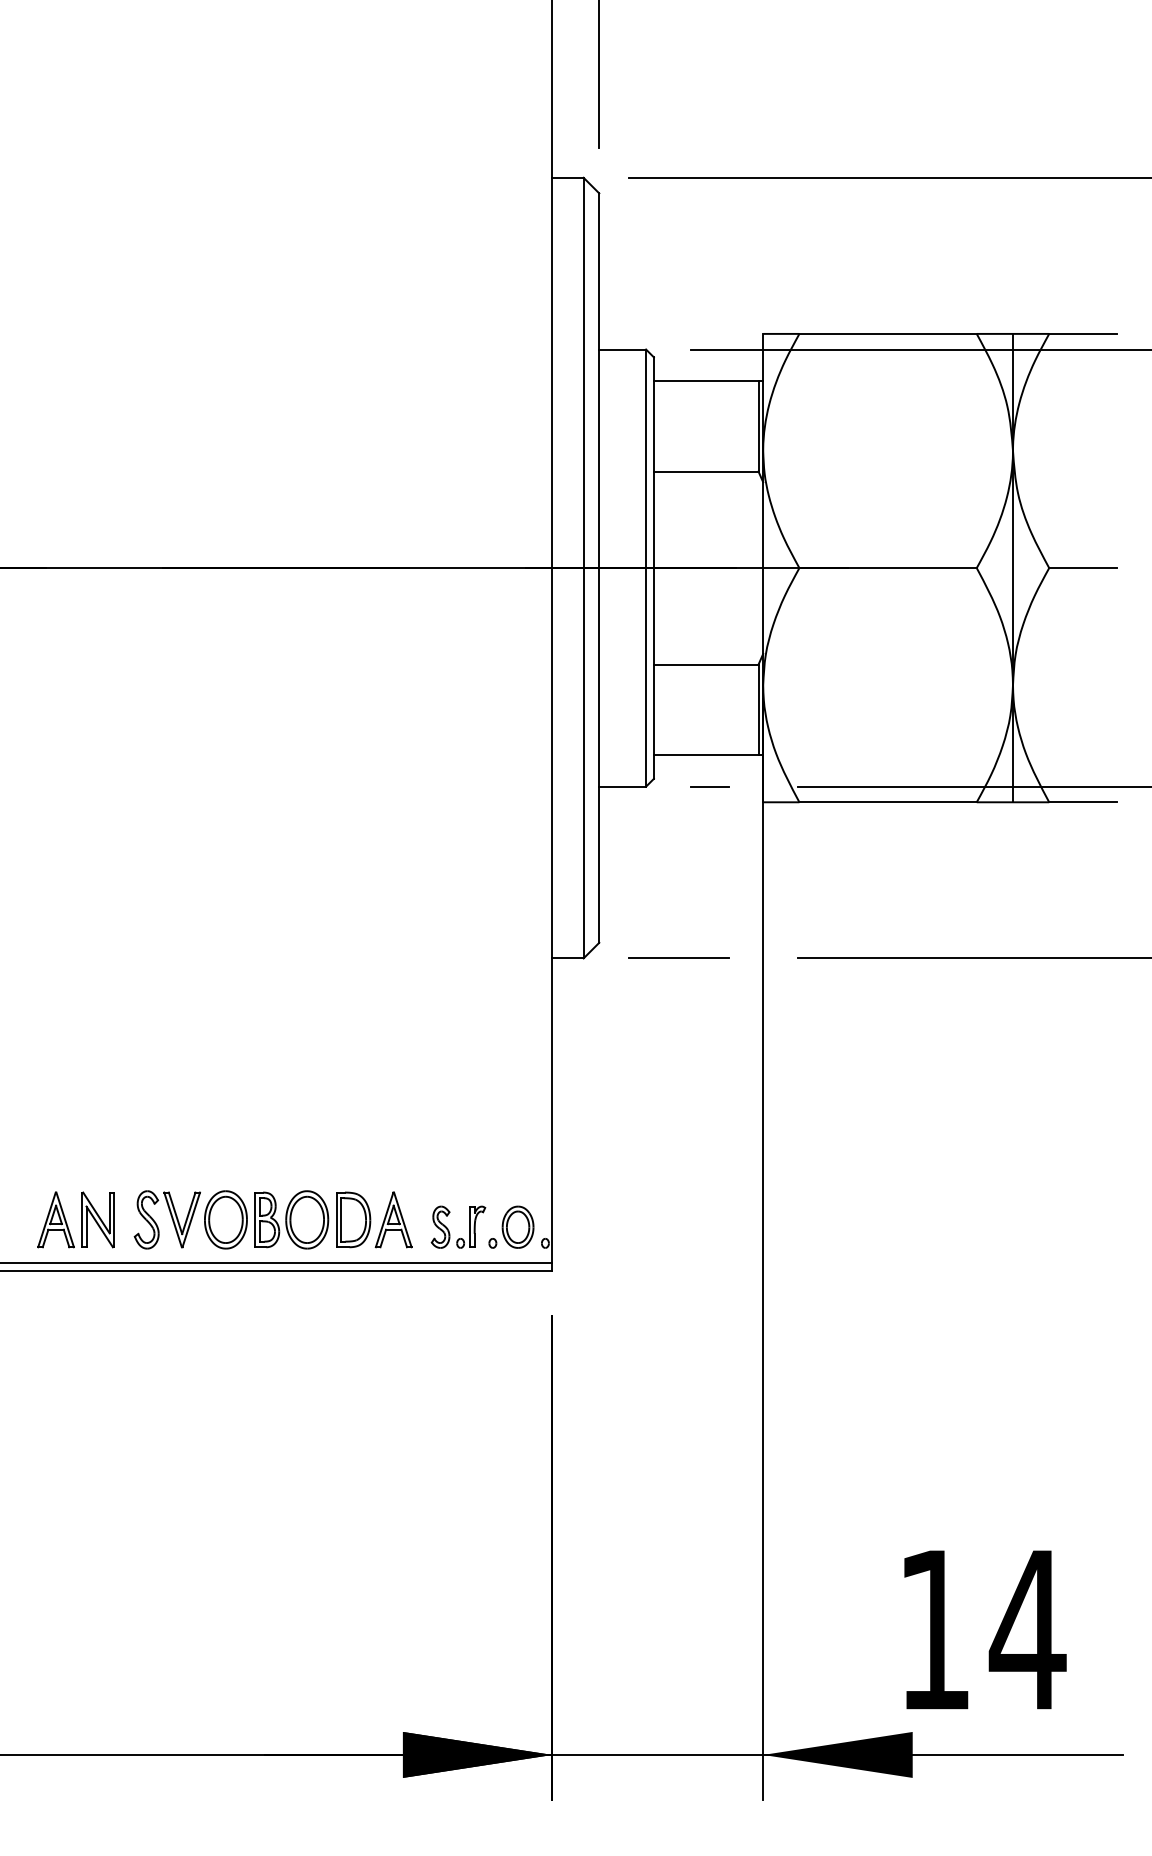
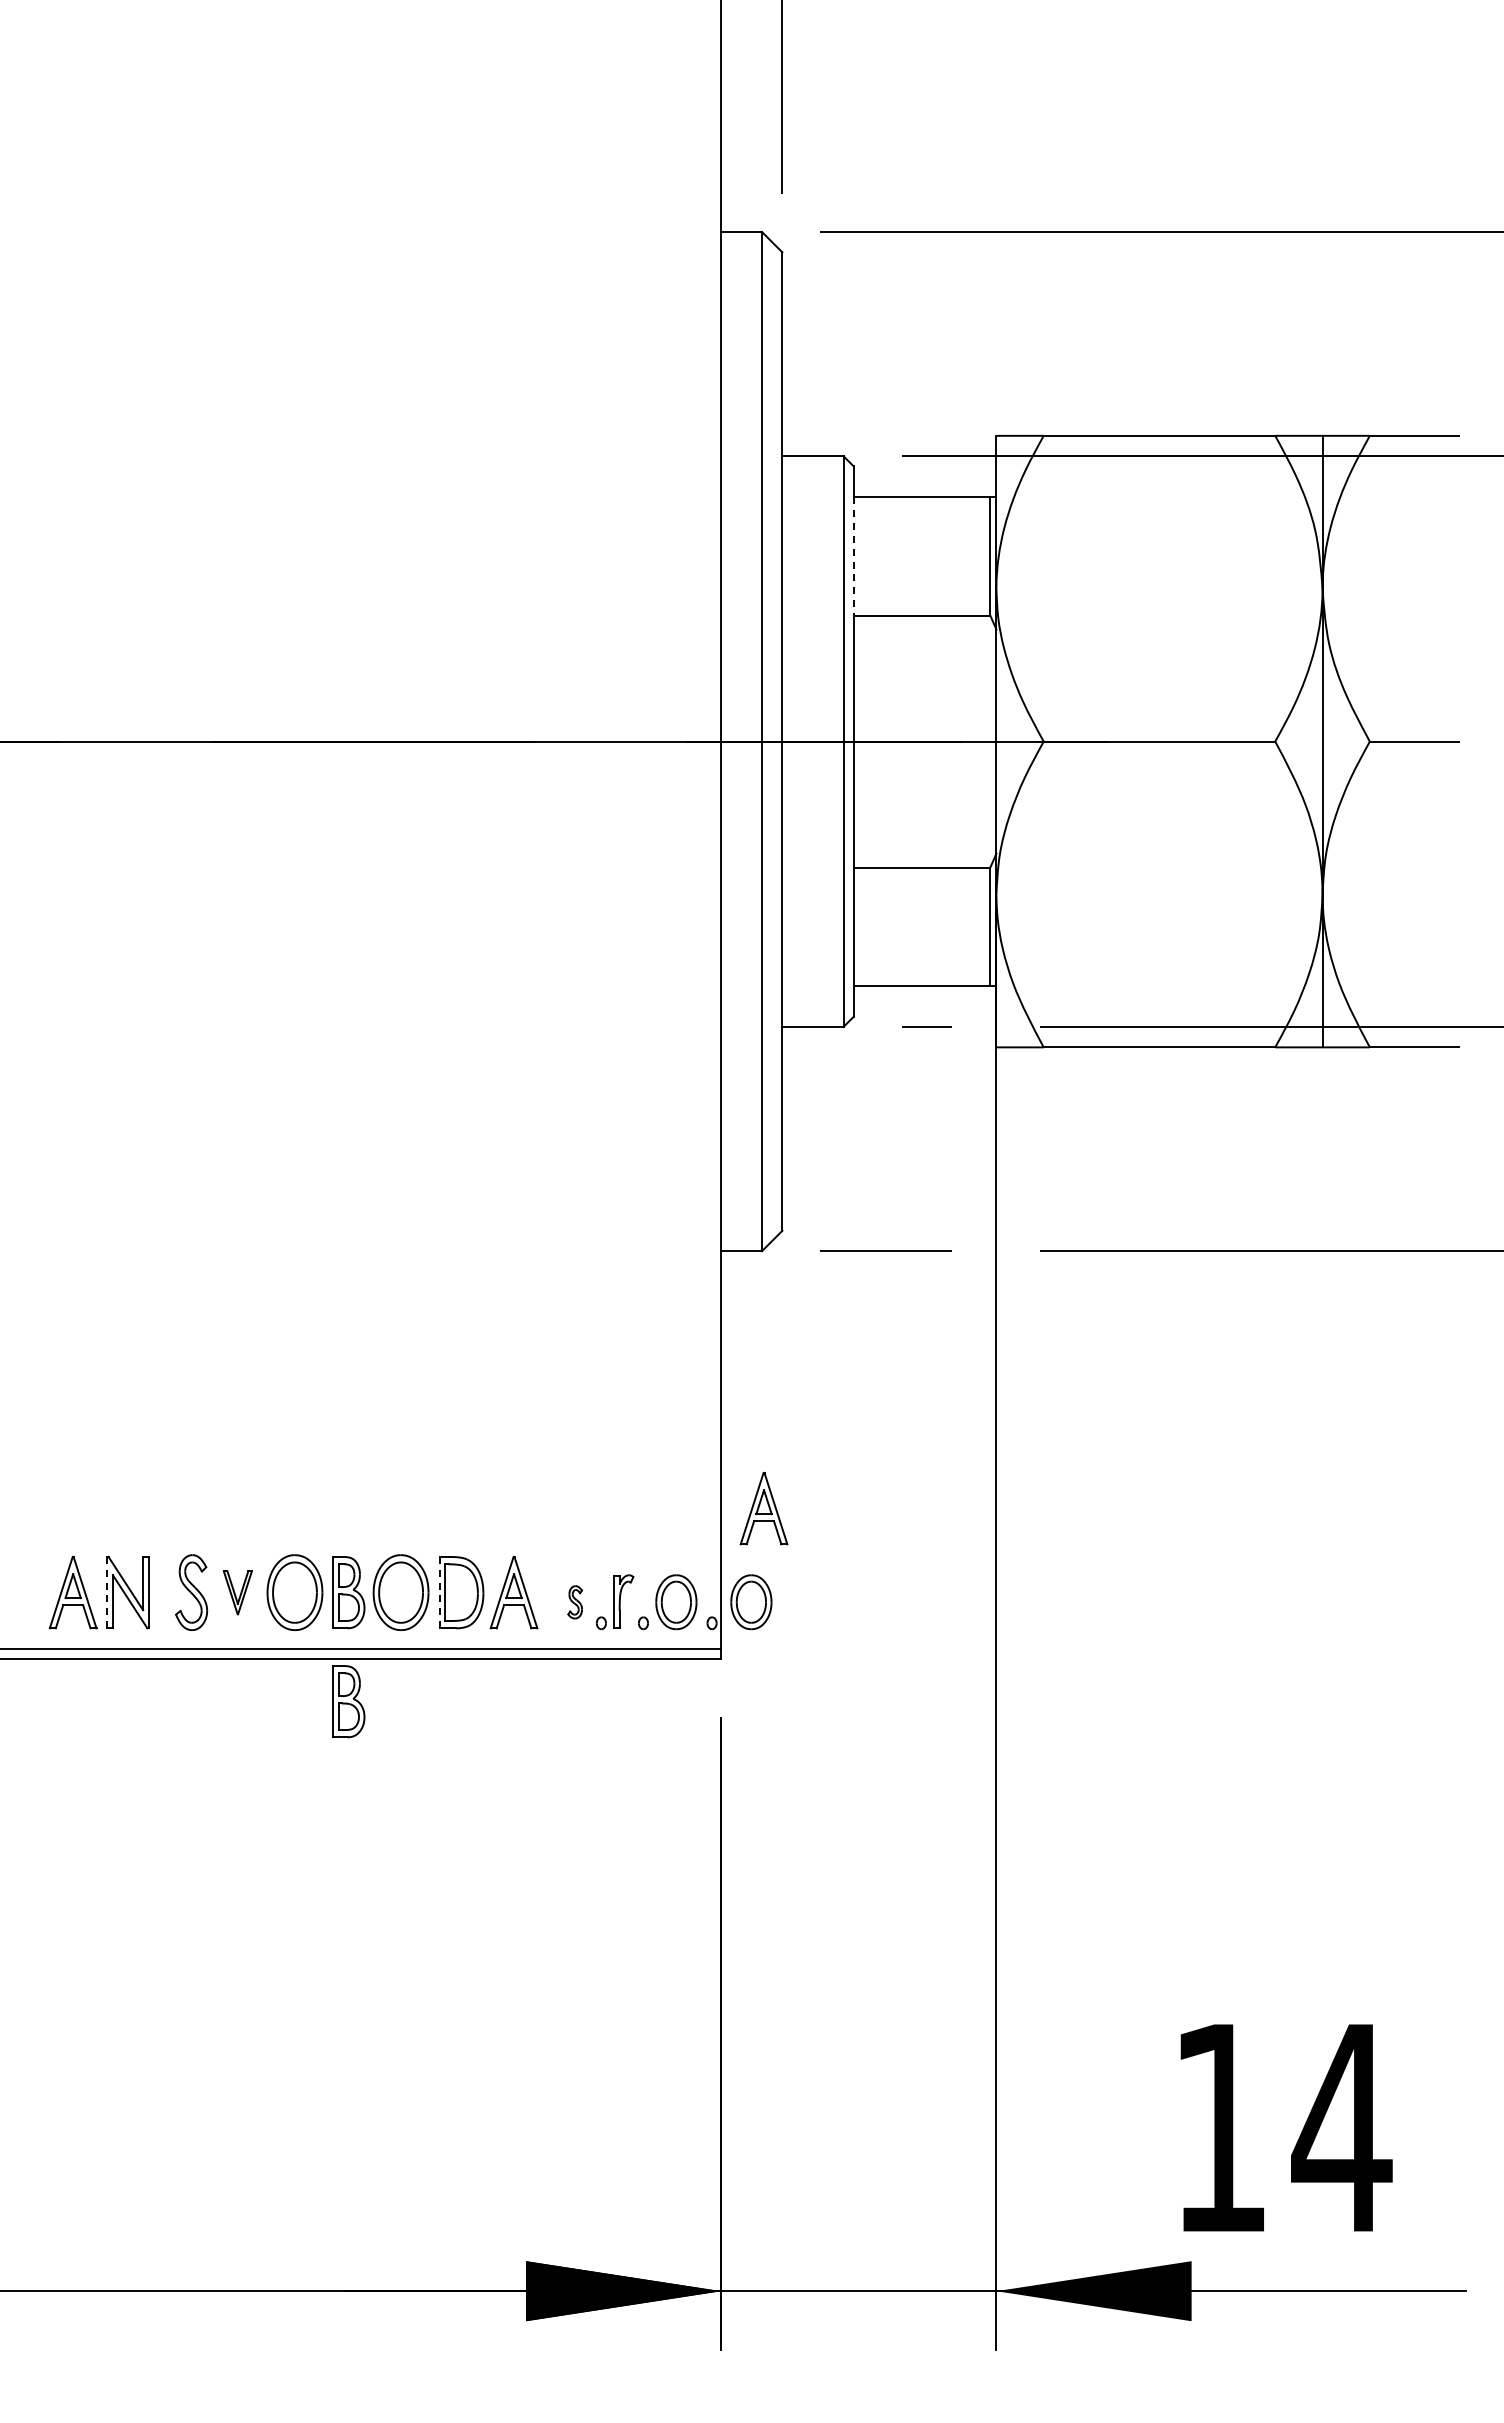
line: (653, 426) -> (853, 556), solid -> dashed
part: (584, 1155) -> (763, 1508), added
line: (82, 1219) -> (107, 1592), solid -> dashed
part: (181, 1219) -> (237, 1592), size x0.6
line: (336, 1219) -> (439, 1592), solid -> dashed
part: (440, 1227) -> (574, 1602), size x0.6
part: (575, 1227) -> (751, 1602), added
part: (266, 1303) -> (348, 1701), added

